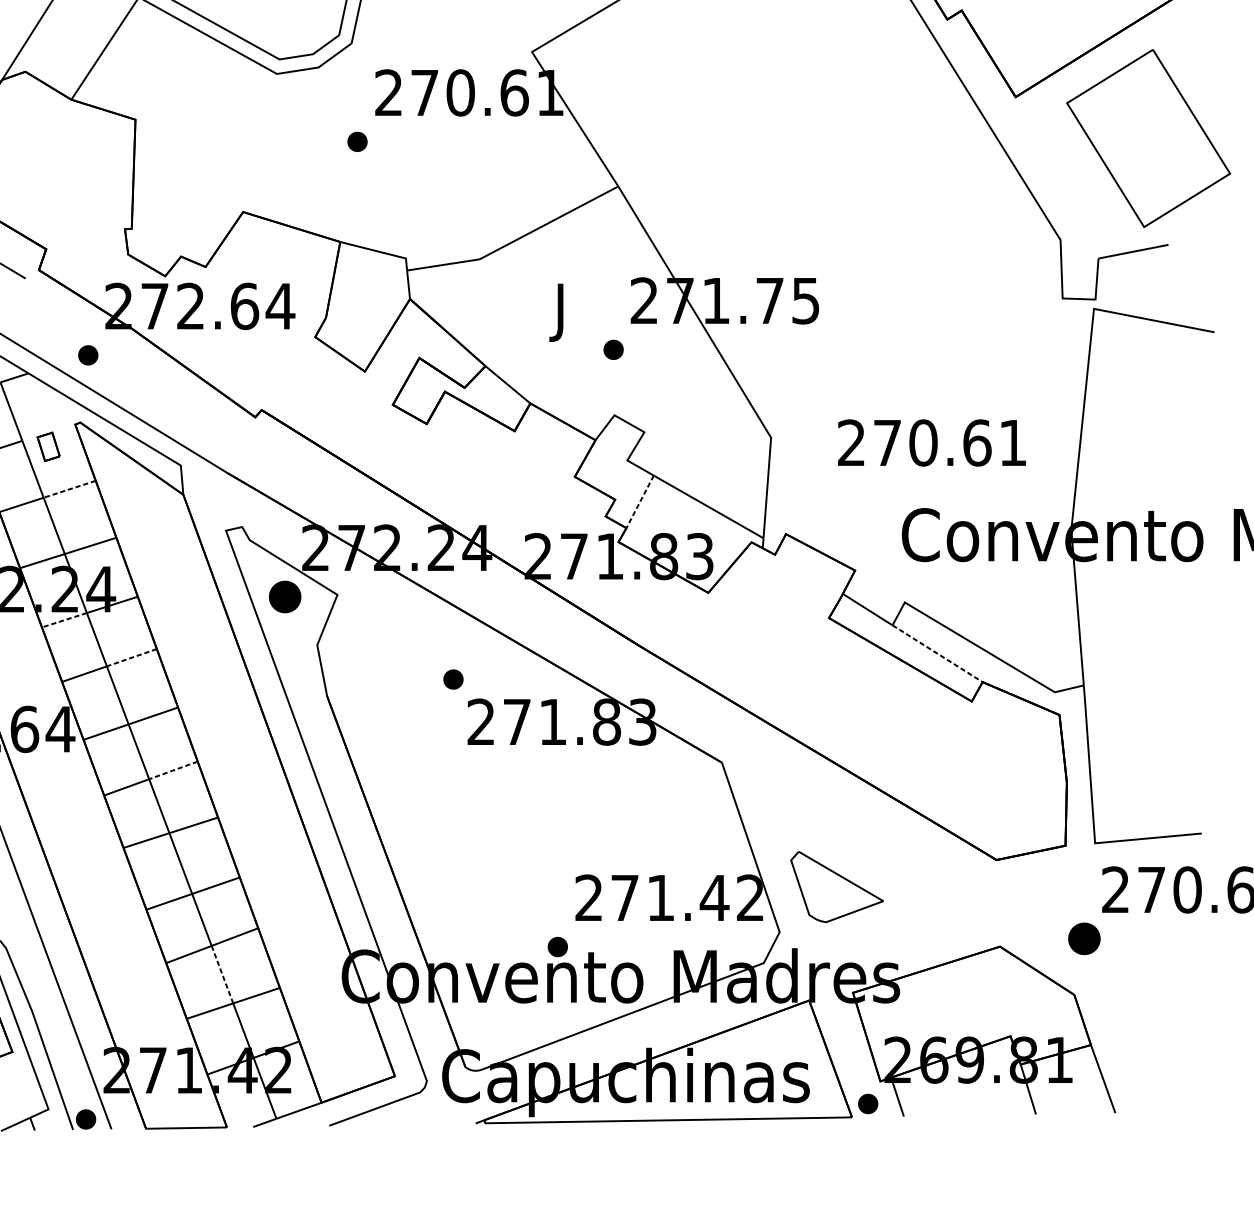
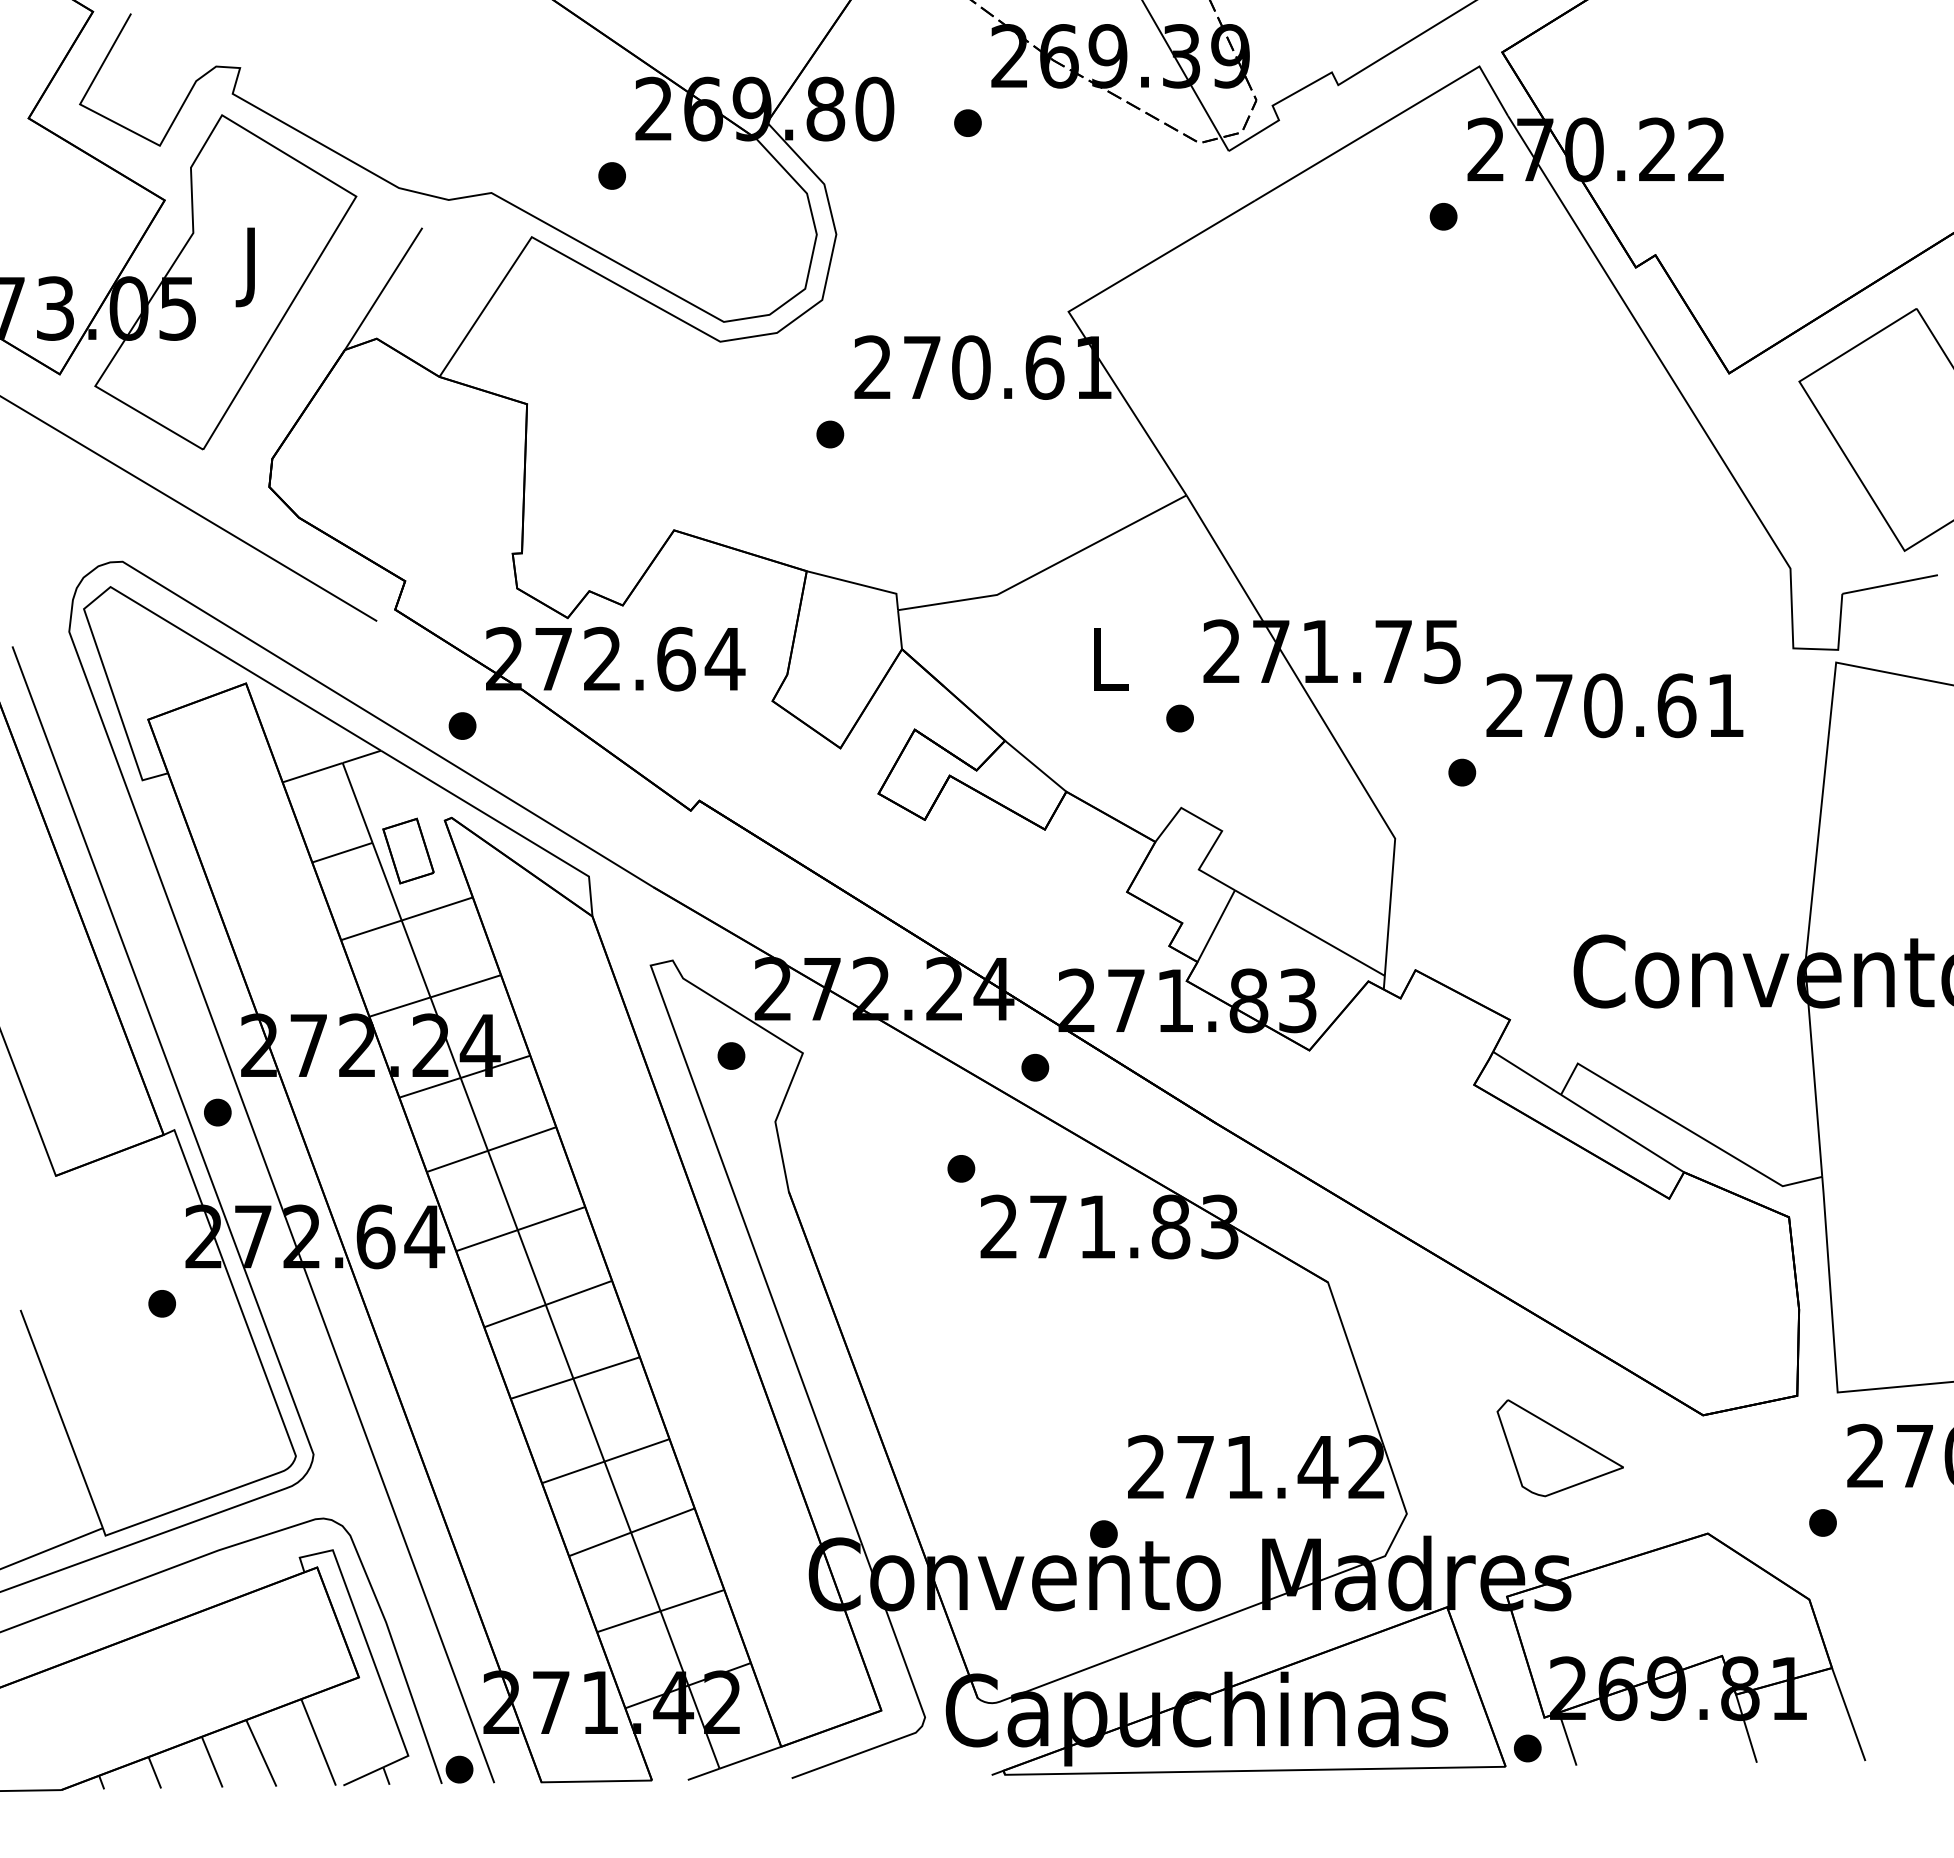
text: (562, 312) -> (1110, 667), J -> L
part: (820, 389) -> (1462, 772), added
text: (931, 442) -> (1614, 705), moved
part: (48, 446) -> (408, 850), size x1.67
line: (69, 489) -> (436, 909), dashed -> solid
line: (640, 502) -> (1216, 926), dashed -> solid
part: (285, 596) -> (731, 1055), size x0.62
part: (507, 605) -> (1035, 1067), added
line: (64, 620) -> (429, 1087), dashed -> solid
line: (937, 653) -> (1622, 1133), dashed -> solid
line: (131, 658) -> (521, 1139), dashed -> solid
line: (173, 770) -> (578, 1293), dashed -> solid
part: (836, 887) -> (1559, 1448), moved
part: (1084, 938) -> (1822, 1522), size x0.62
line: (222, 974) -> (645, 1571), dashed -> solid

